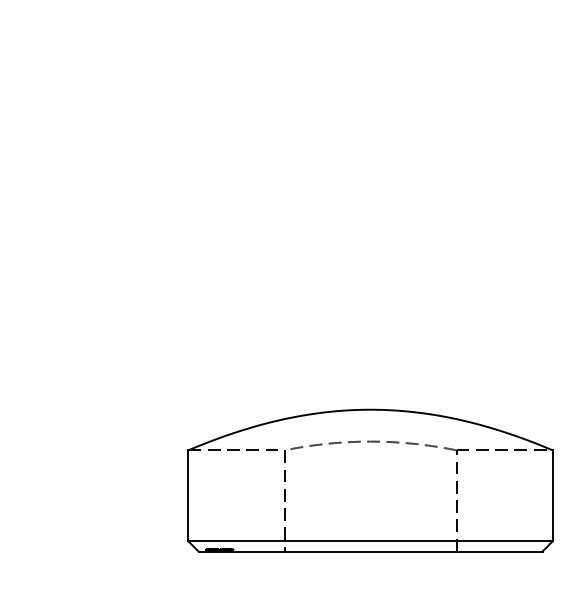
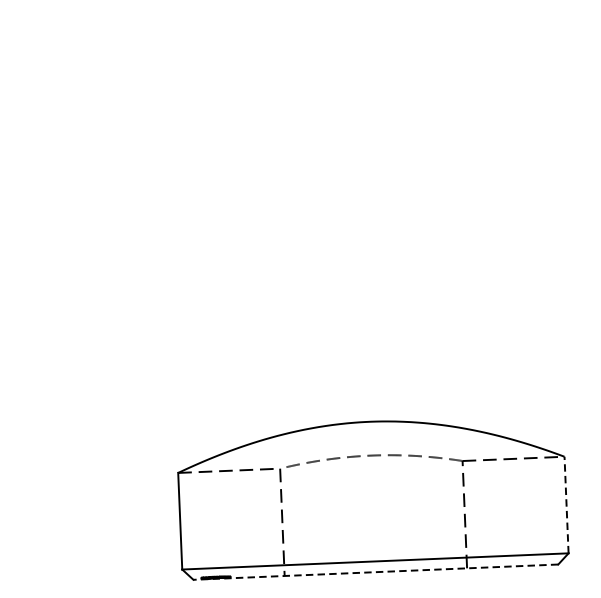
line: (552, 495) -> (566, 504), solid -> dashed
line: (370, 551) -> (375, 572), solid -> dashed

